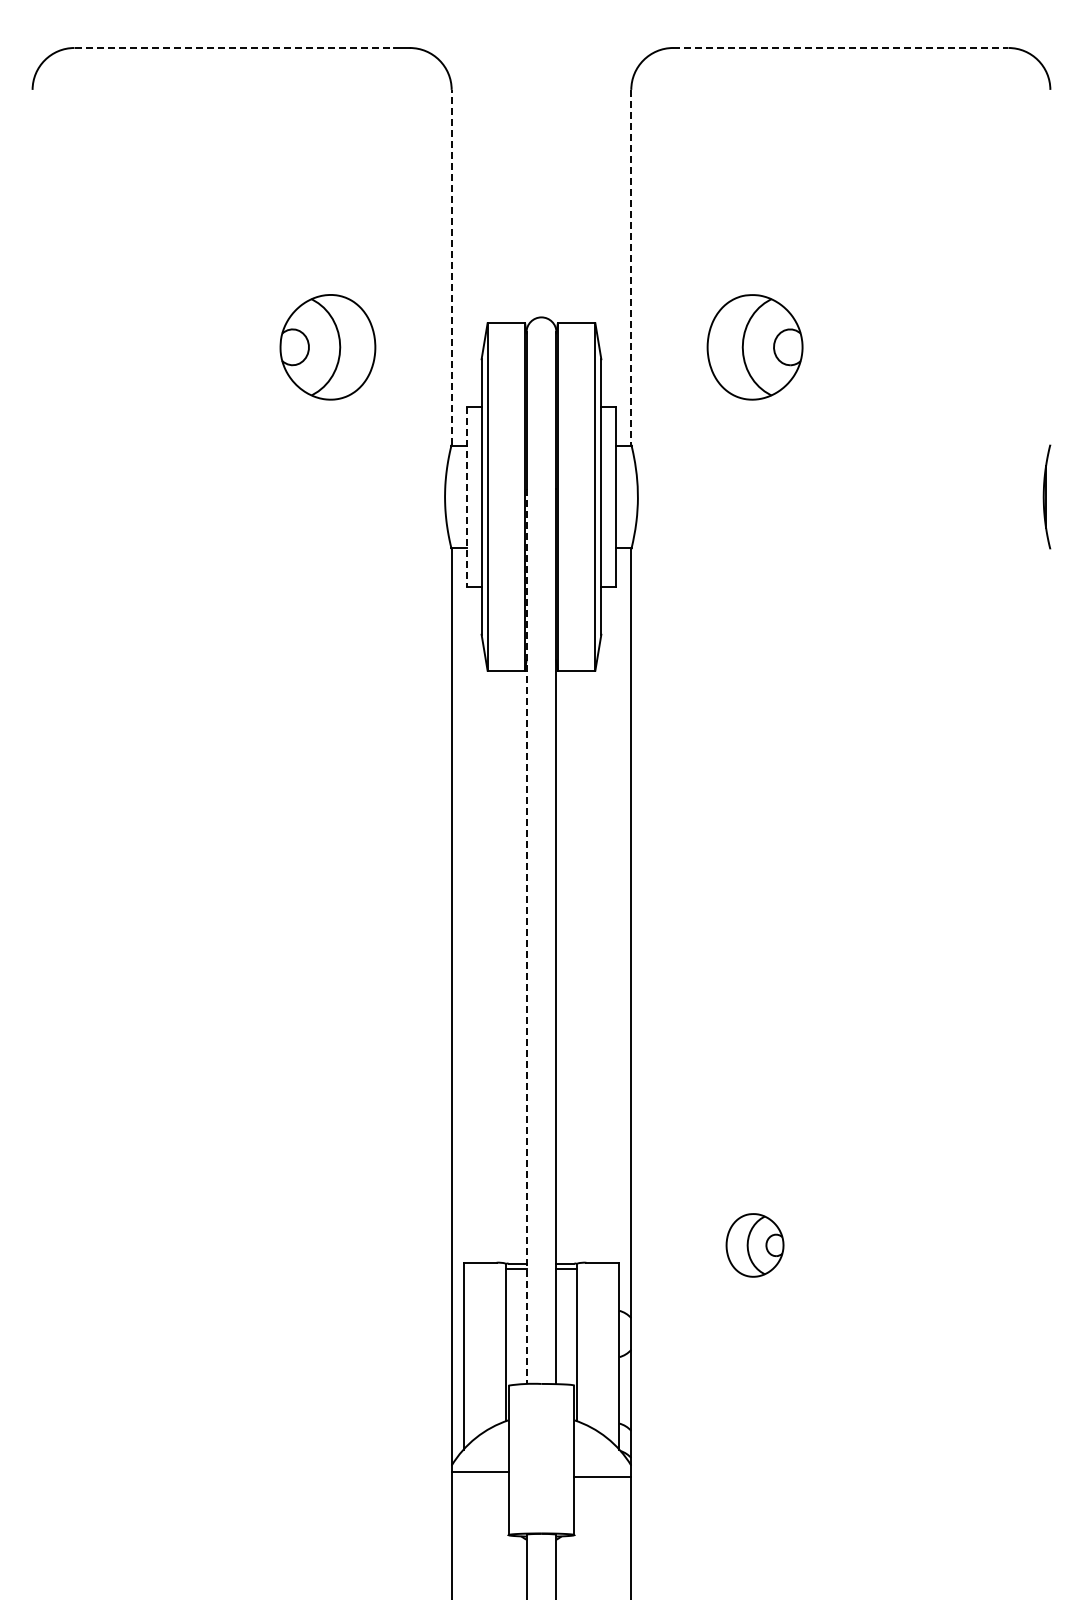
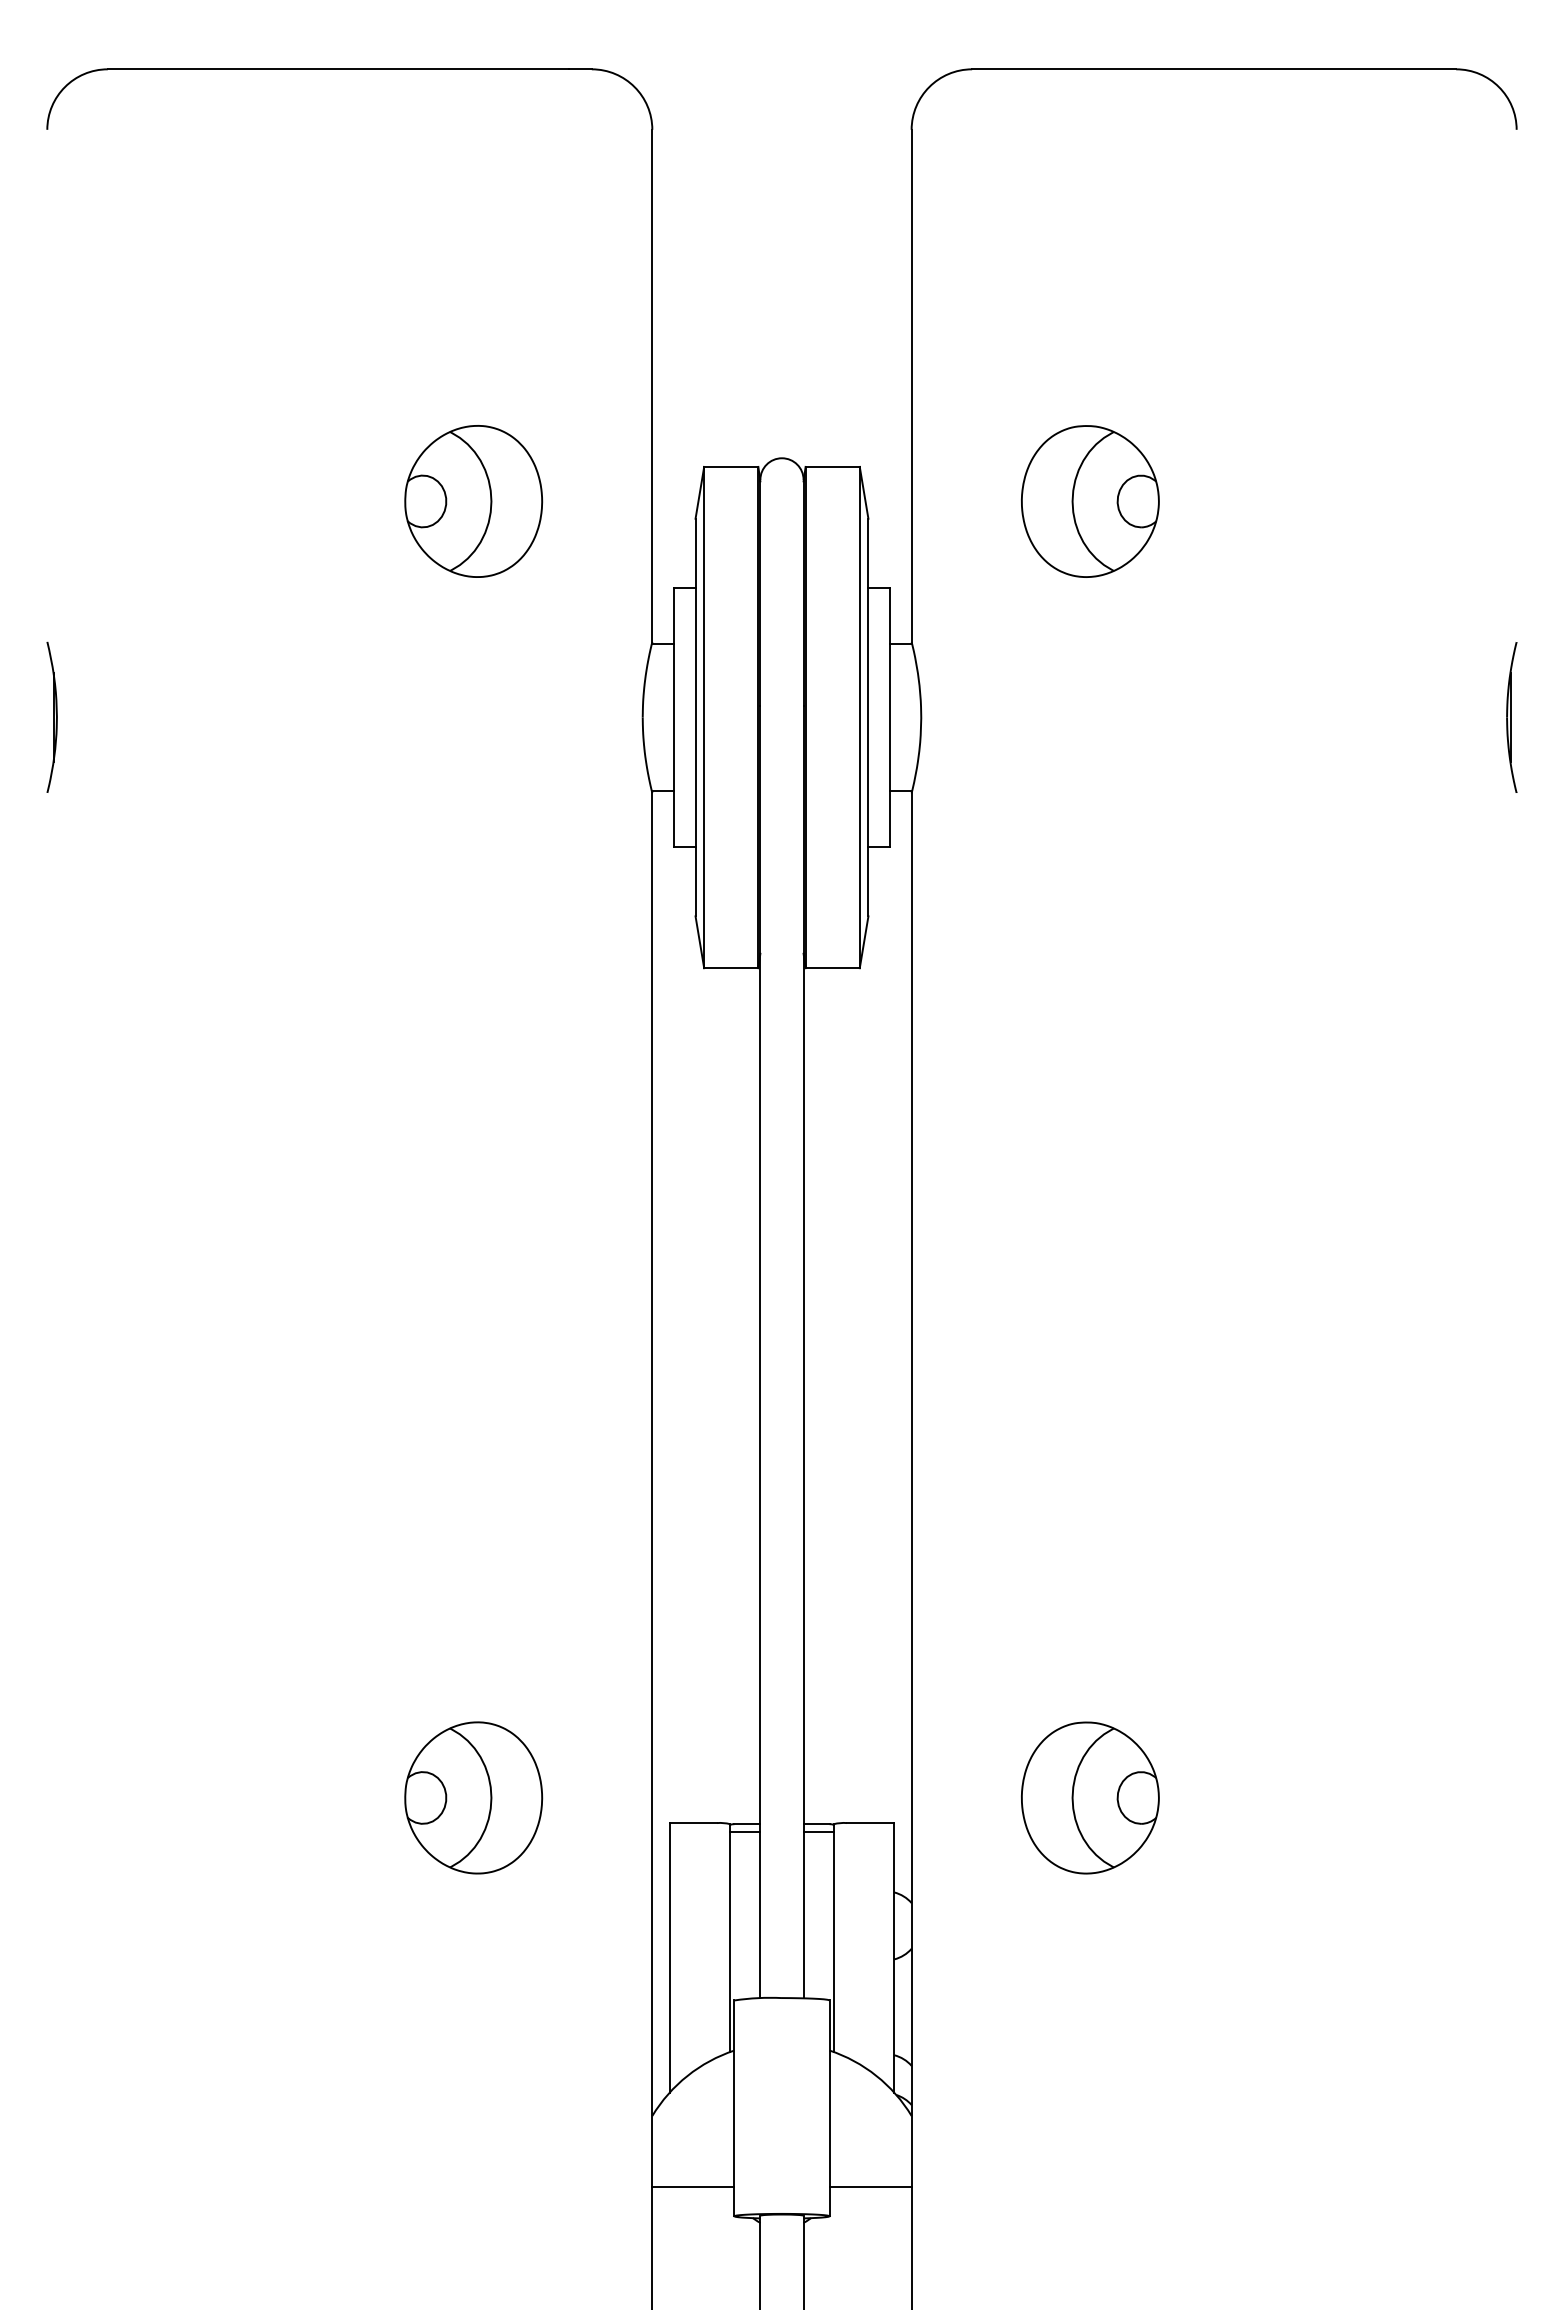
line: (234, 48) -> (338, 70), dashed -> solid
line: (840, 48) -> (1213, 70), dashed -> solid
line: (451, 266) -> (652, 384), dashed -> solid
line: (631, 267) -> (911, 386), dashed -> solid
part: (35, 496) -> (51, 716), added
line: (466, 497) -> (673, 718), dashed -> solid
line: (526, 936) -> (760, 1352), dashed -> solid
part: (327, 1245) -> (473, 1798), added
part: (754, 1245) -> (1089, 1798), size x1.67
line: (479, 1471) -> (692, 2186), moved
line: (602, 1476) -> (870, 2186), moved

